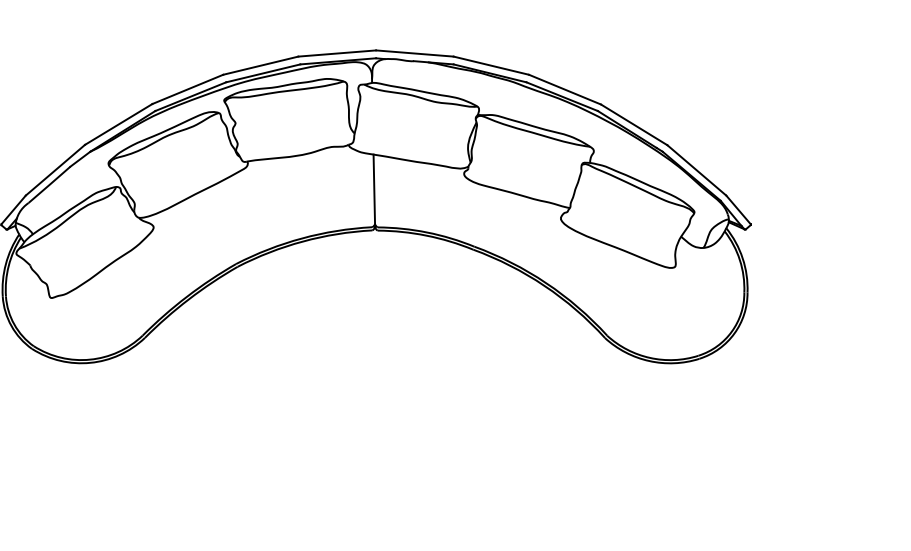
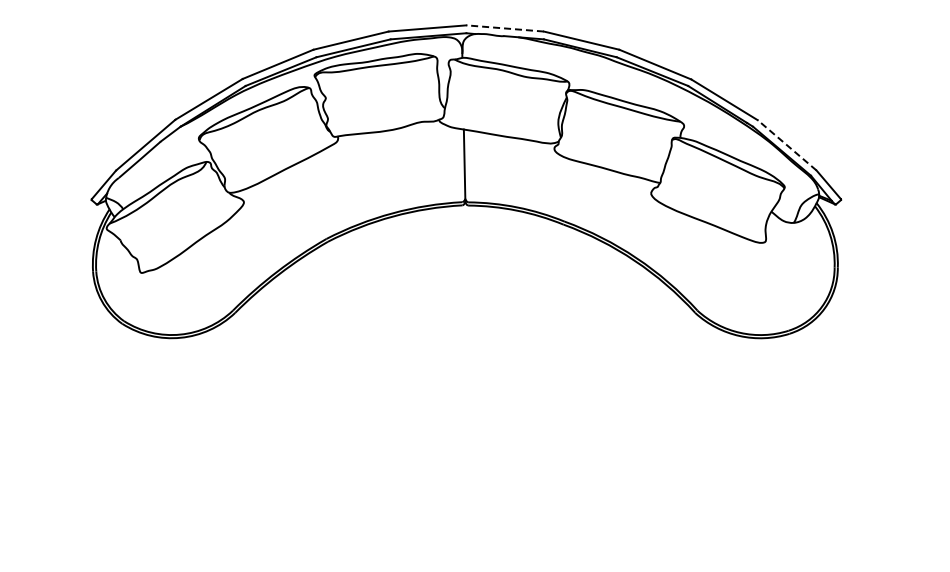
line: (415, 53) -> (505, 28), solid -> dashed
line: (697, 170) -> (787, 145), solid -> dashed

